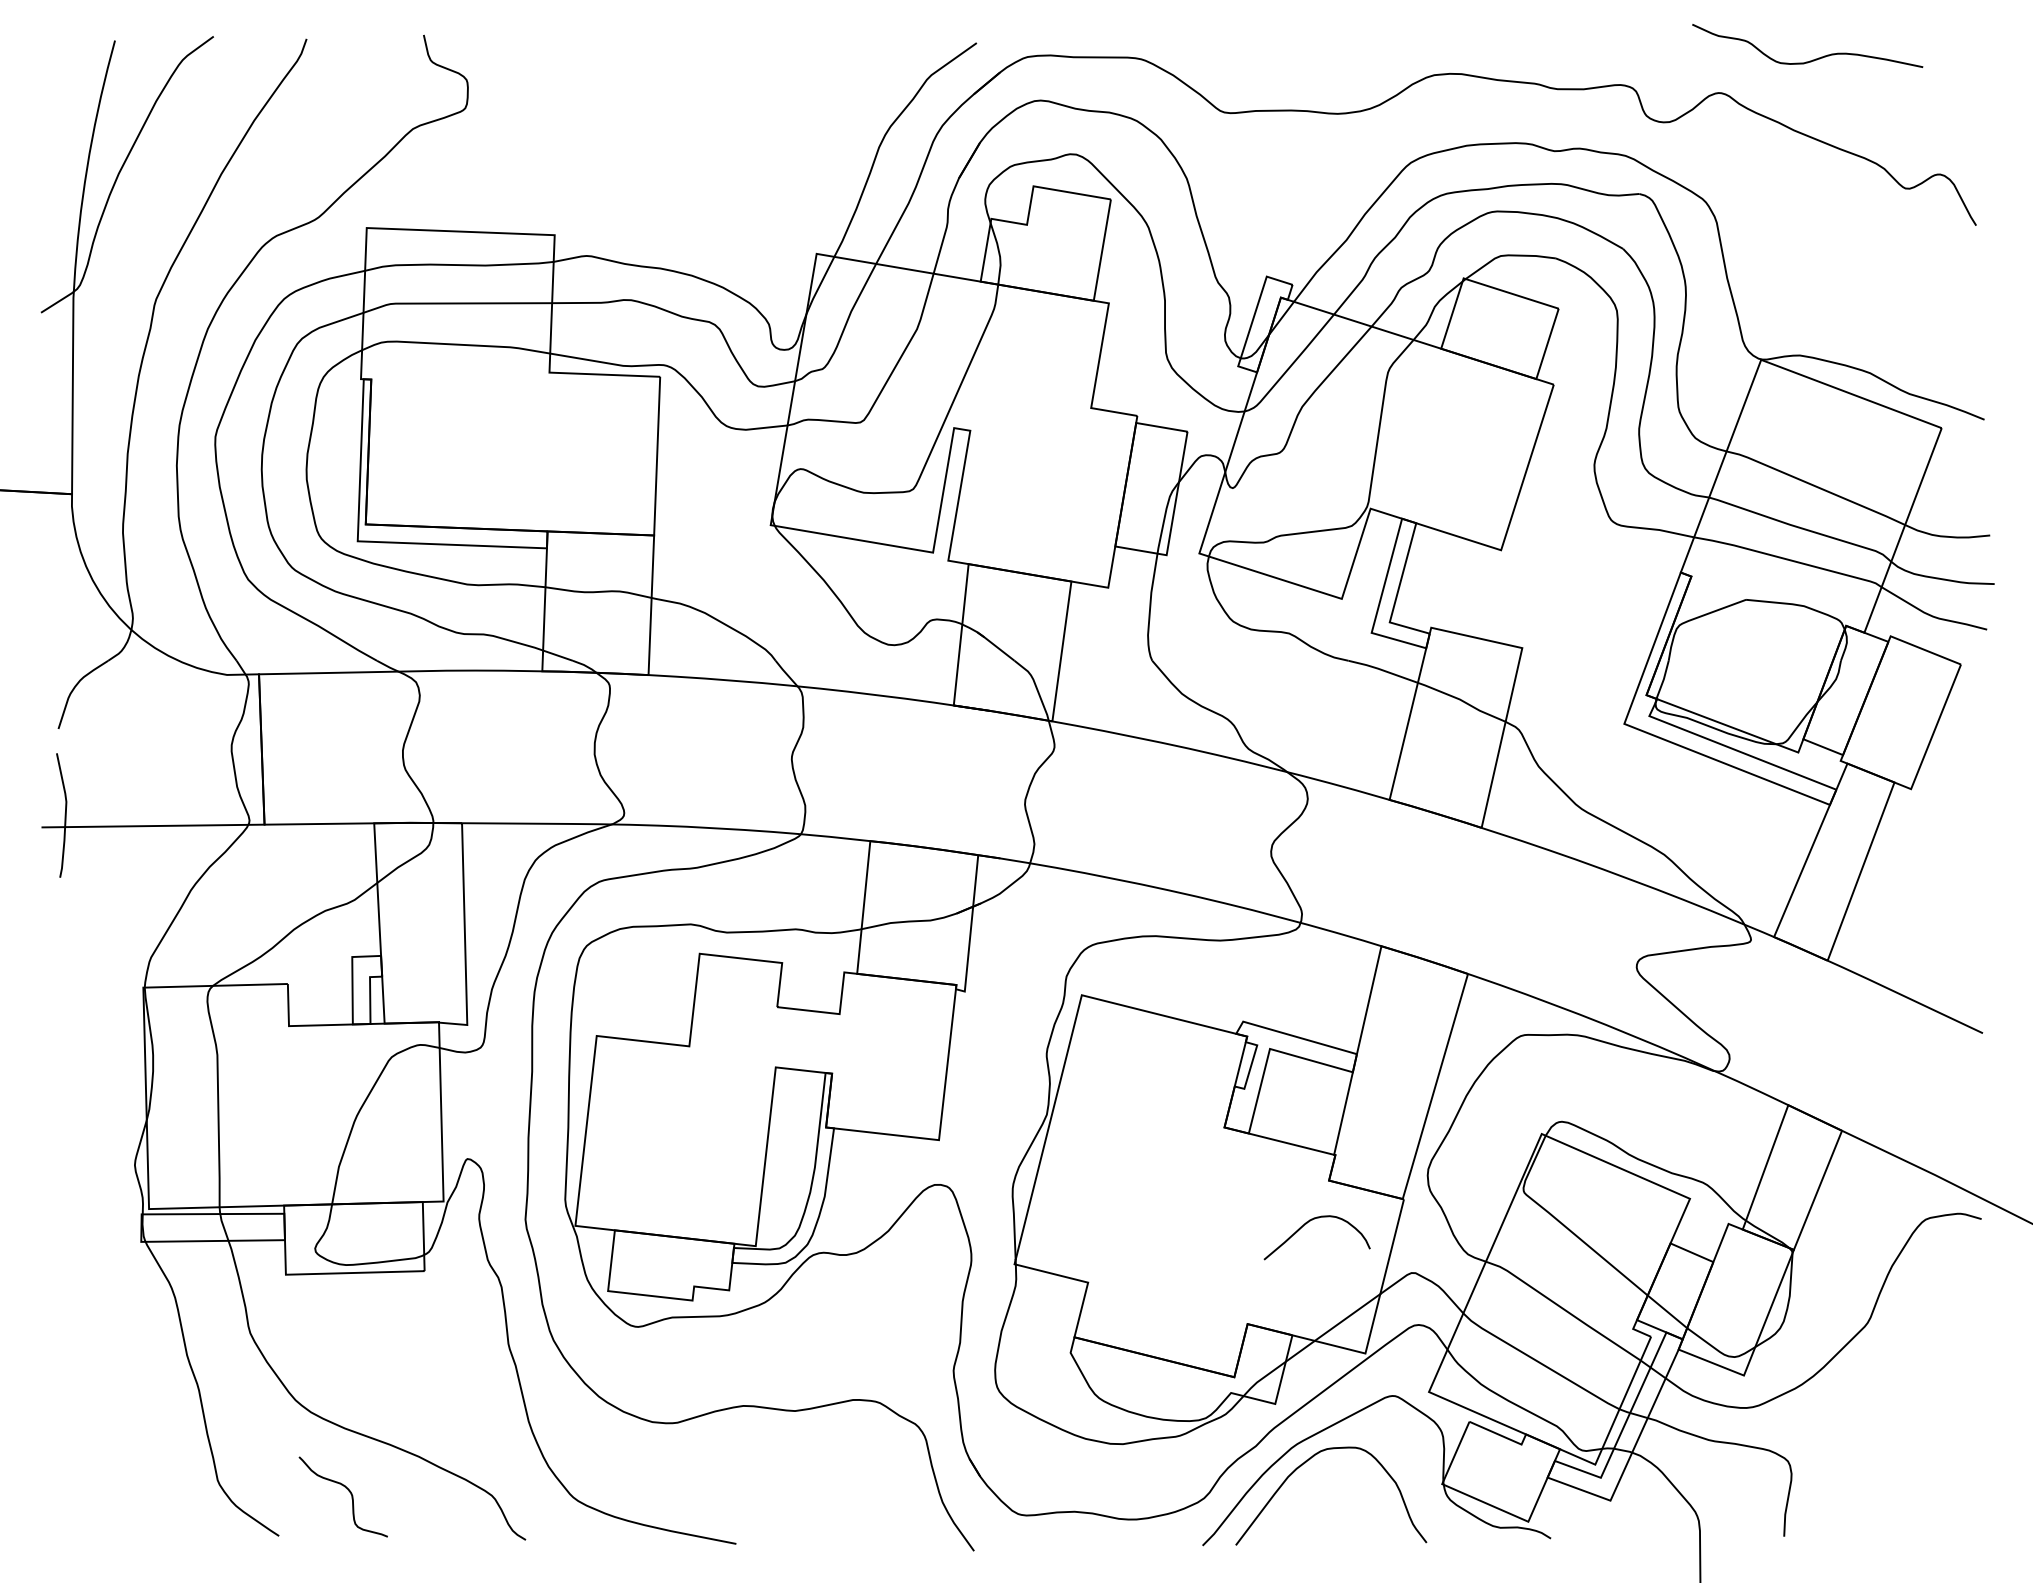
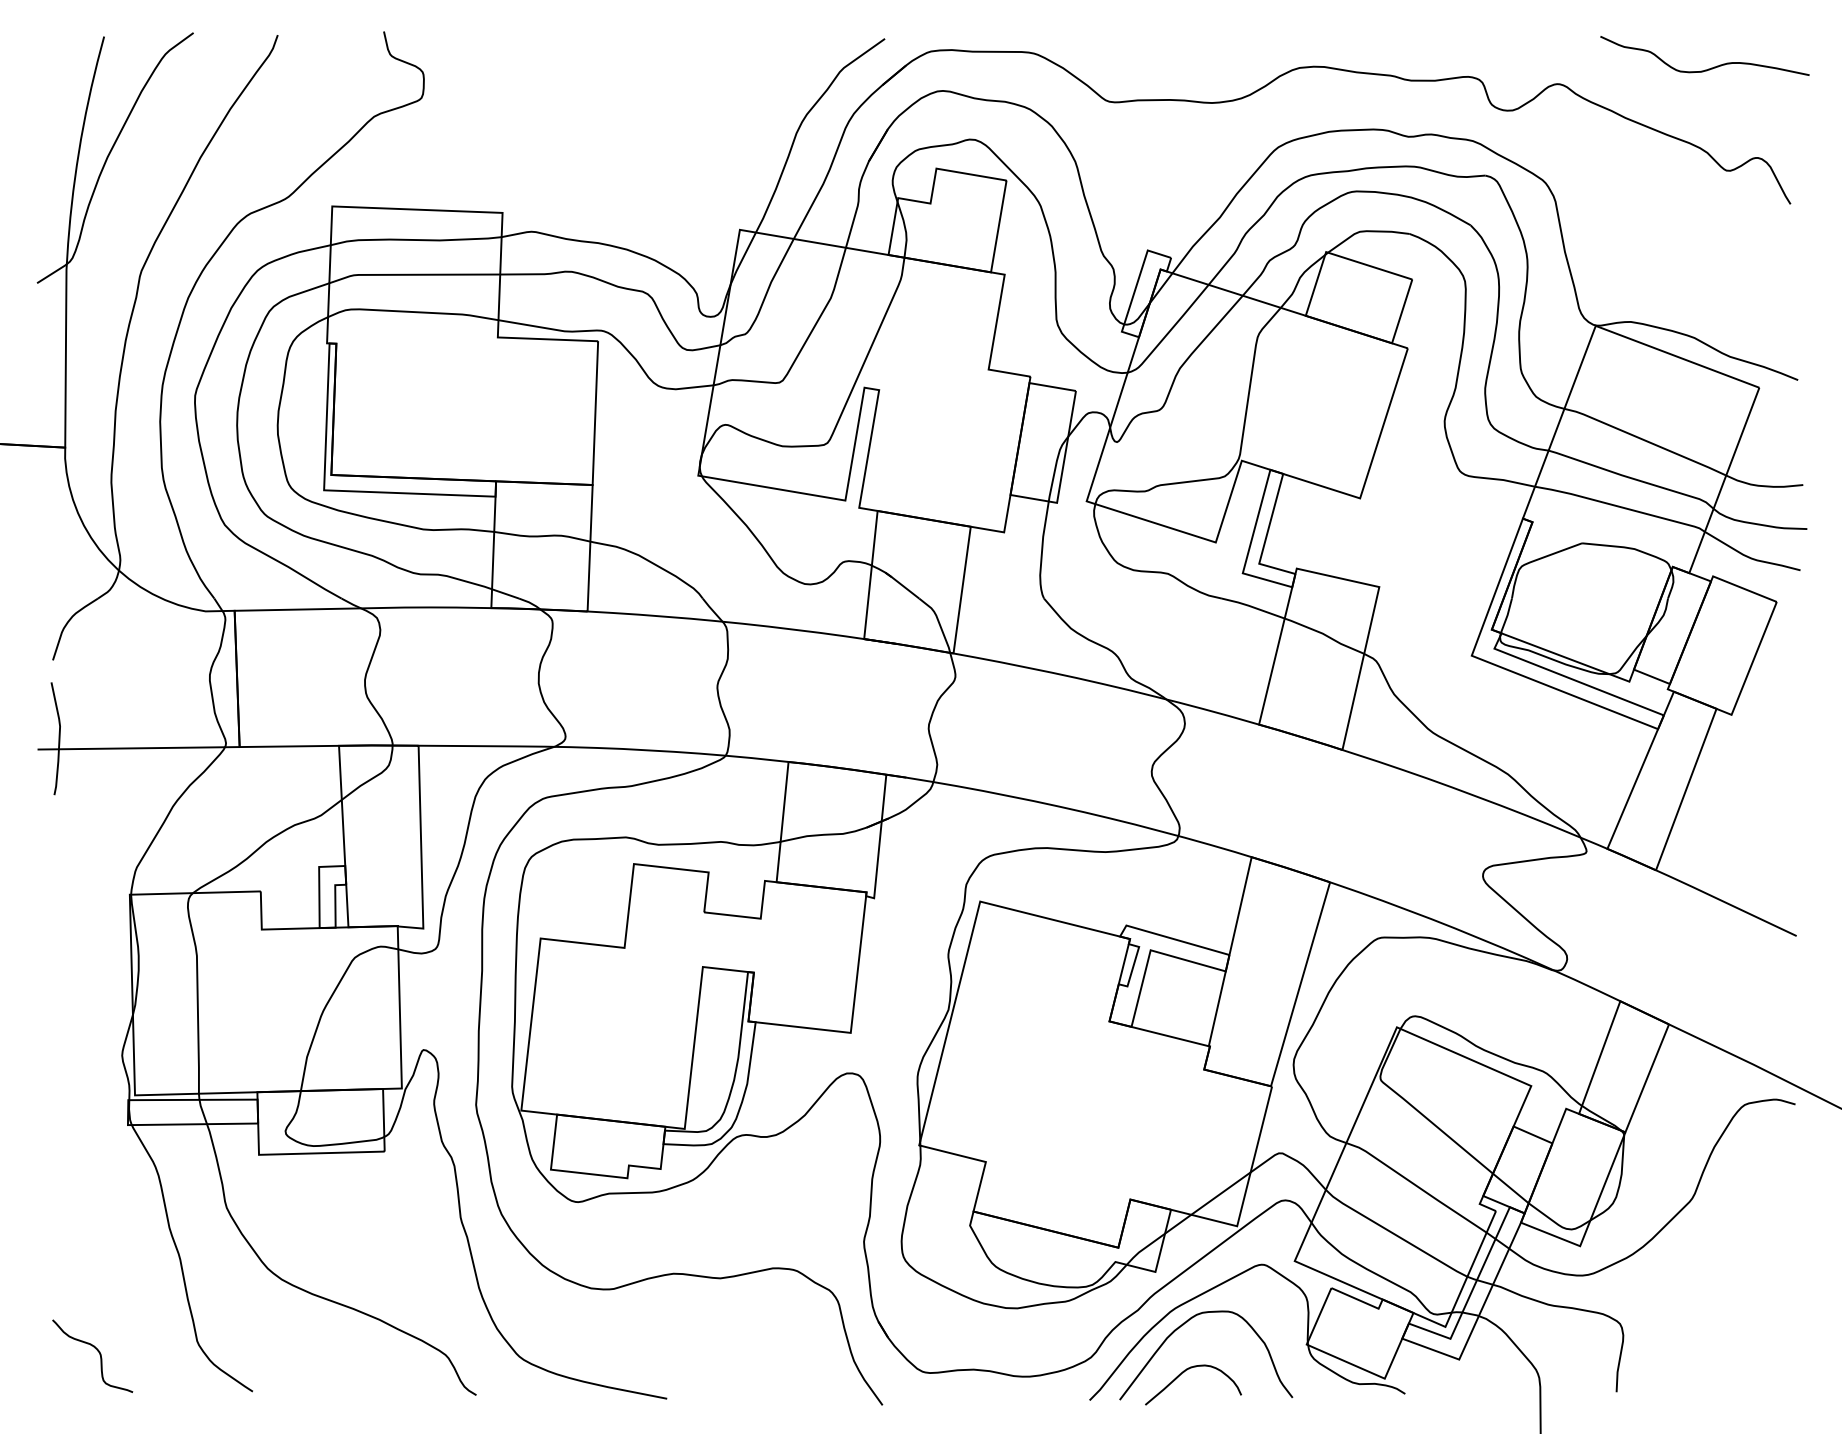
curve: (1812, 59) -> (1709, 68), moved
curve: (1306, 1224) -> (1183, 1373), moved
curve: (348, 1491) -> (97, 1351), moved

